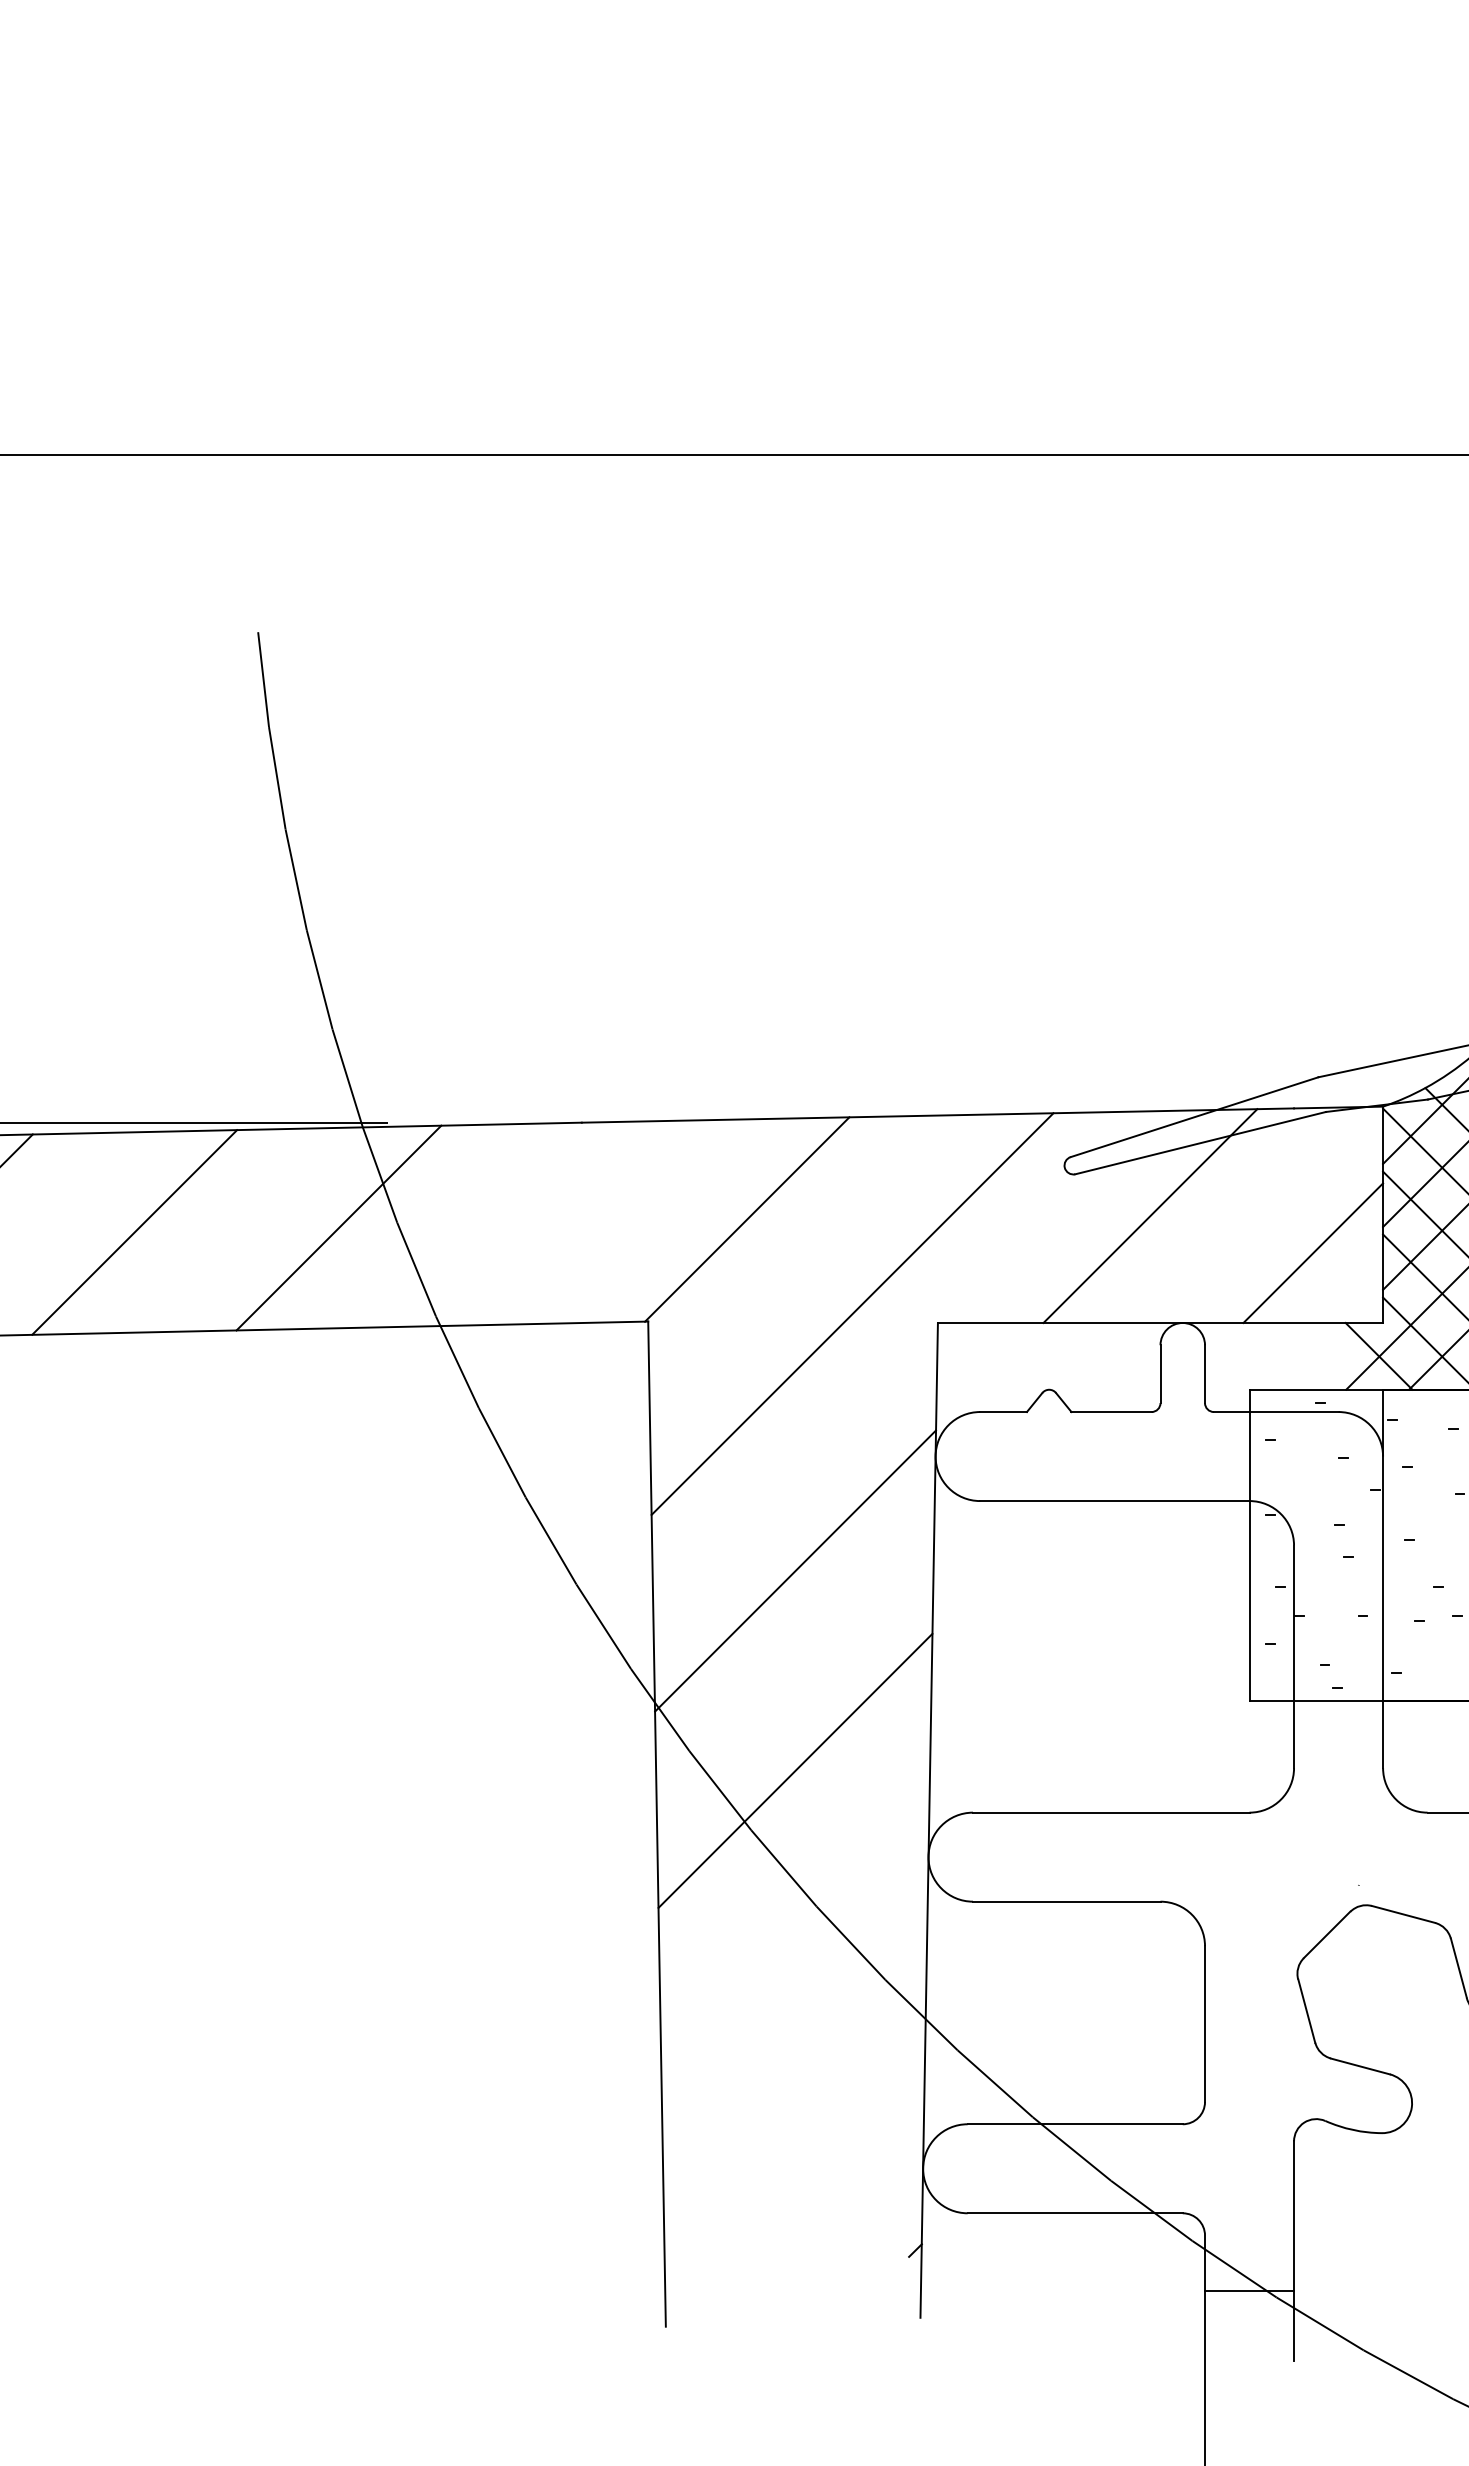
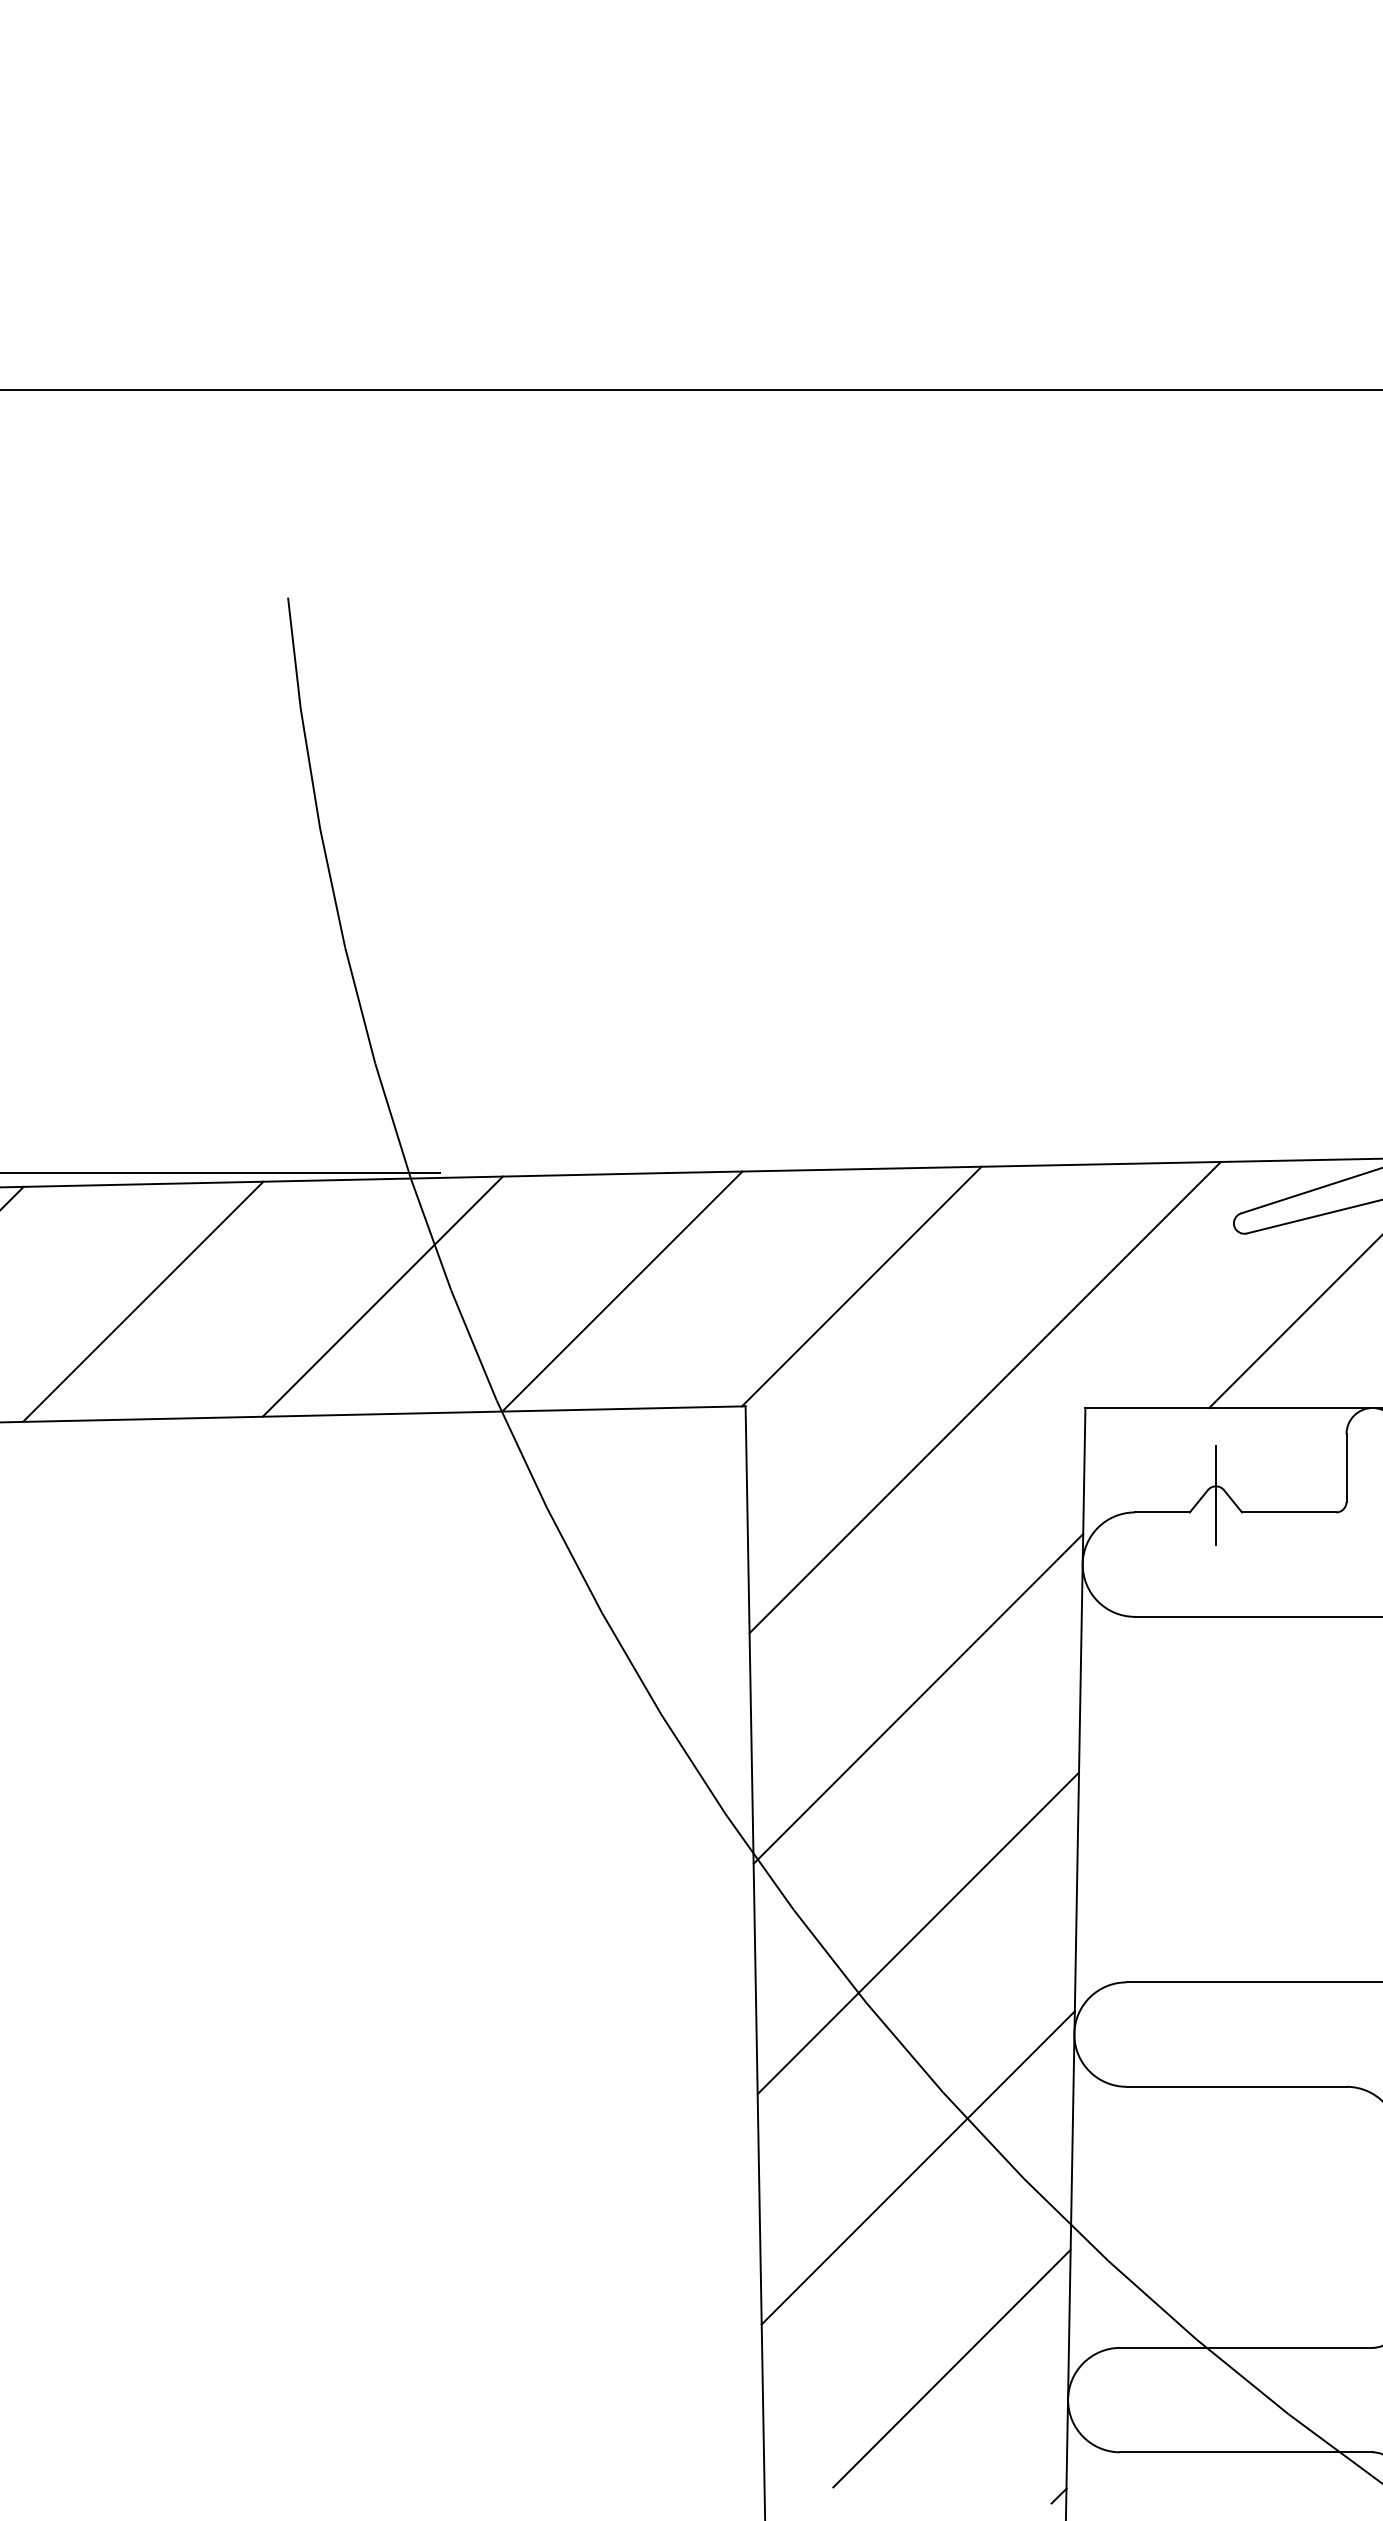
line: (542, 1223) -> (621, 1291), added
line: (1049, 1397) -> (1216, 1495), added
line: (794, 1970) -> (917, 2167), added
line: (824, 2141) -> (952, 2368), added

